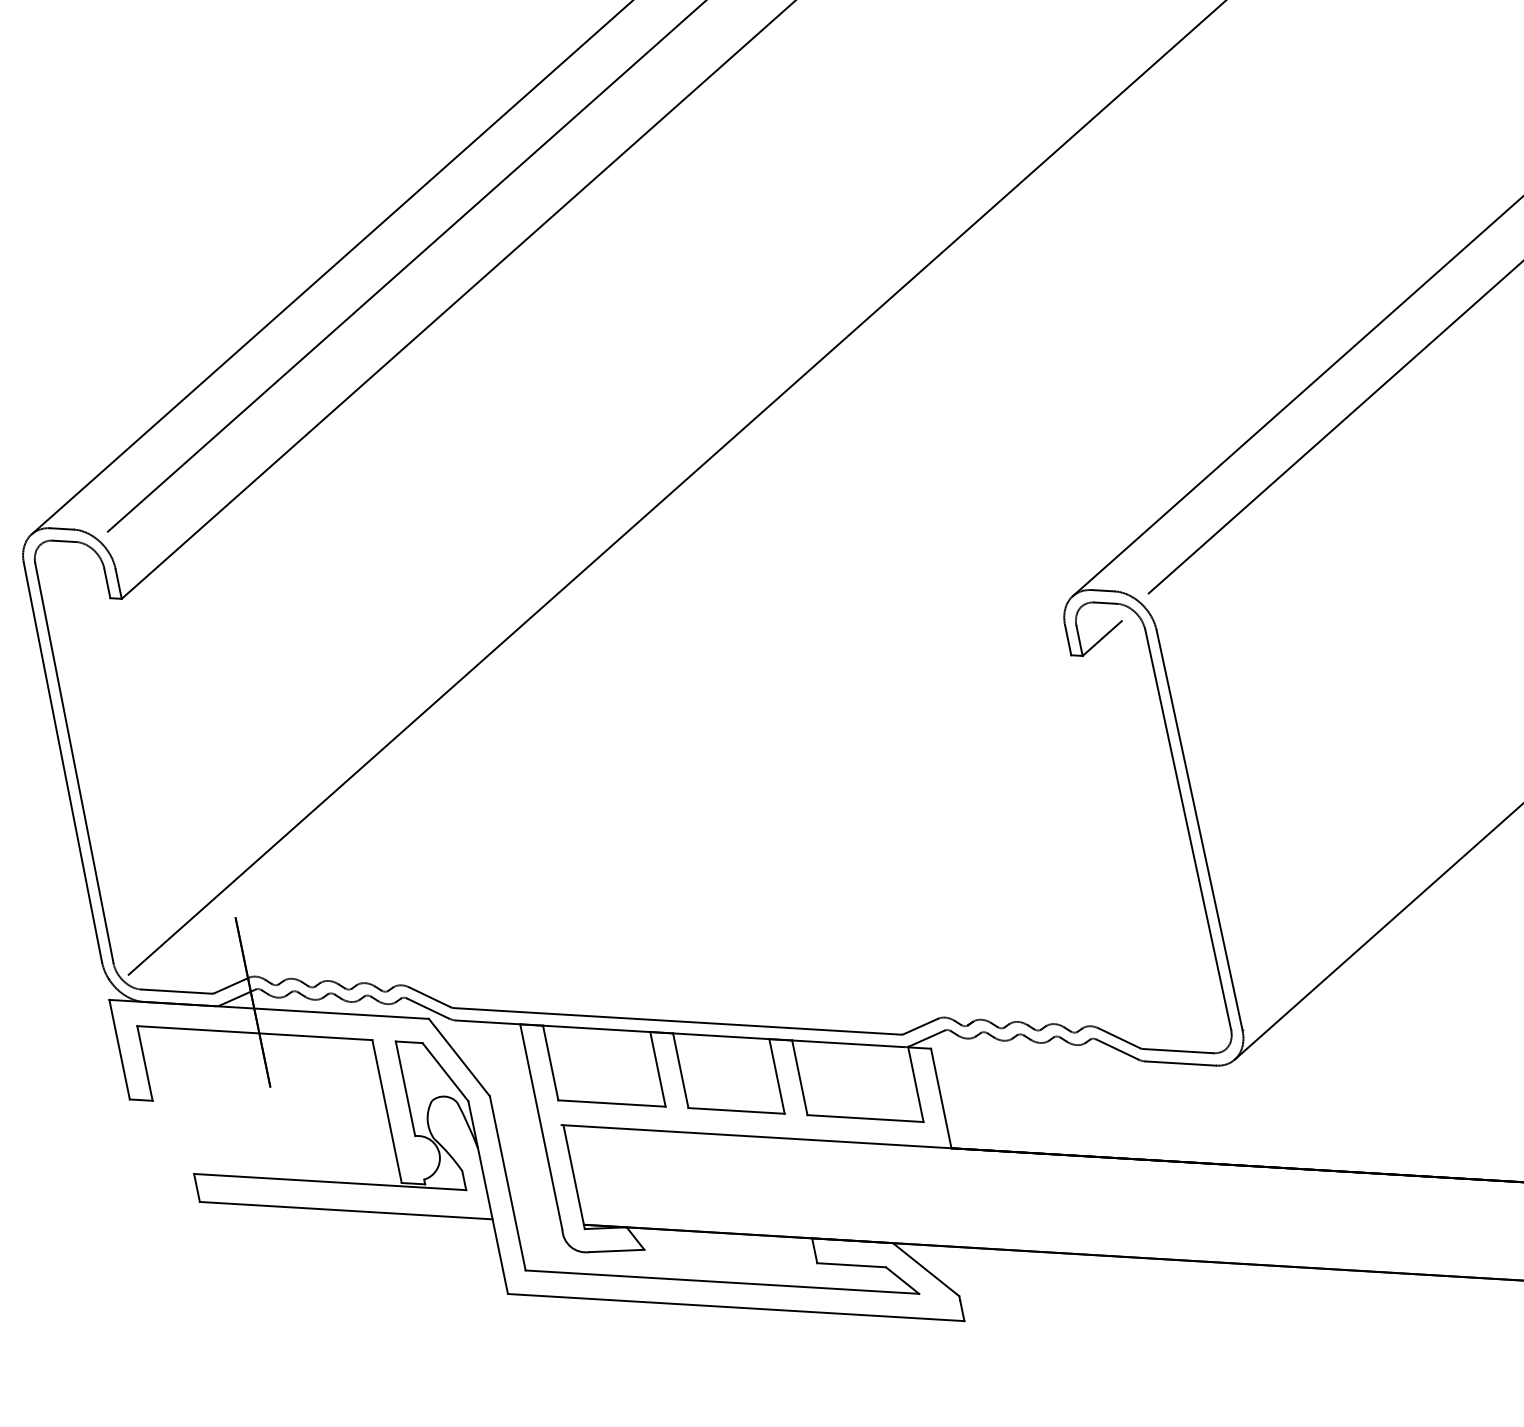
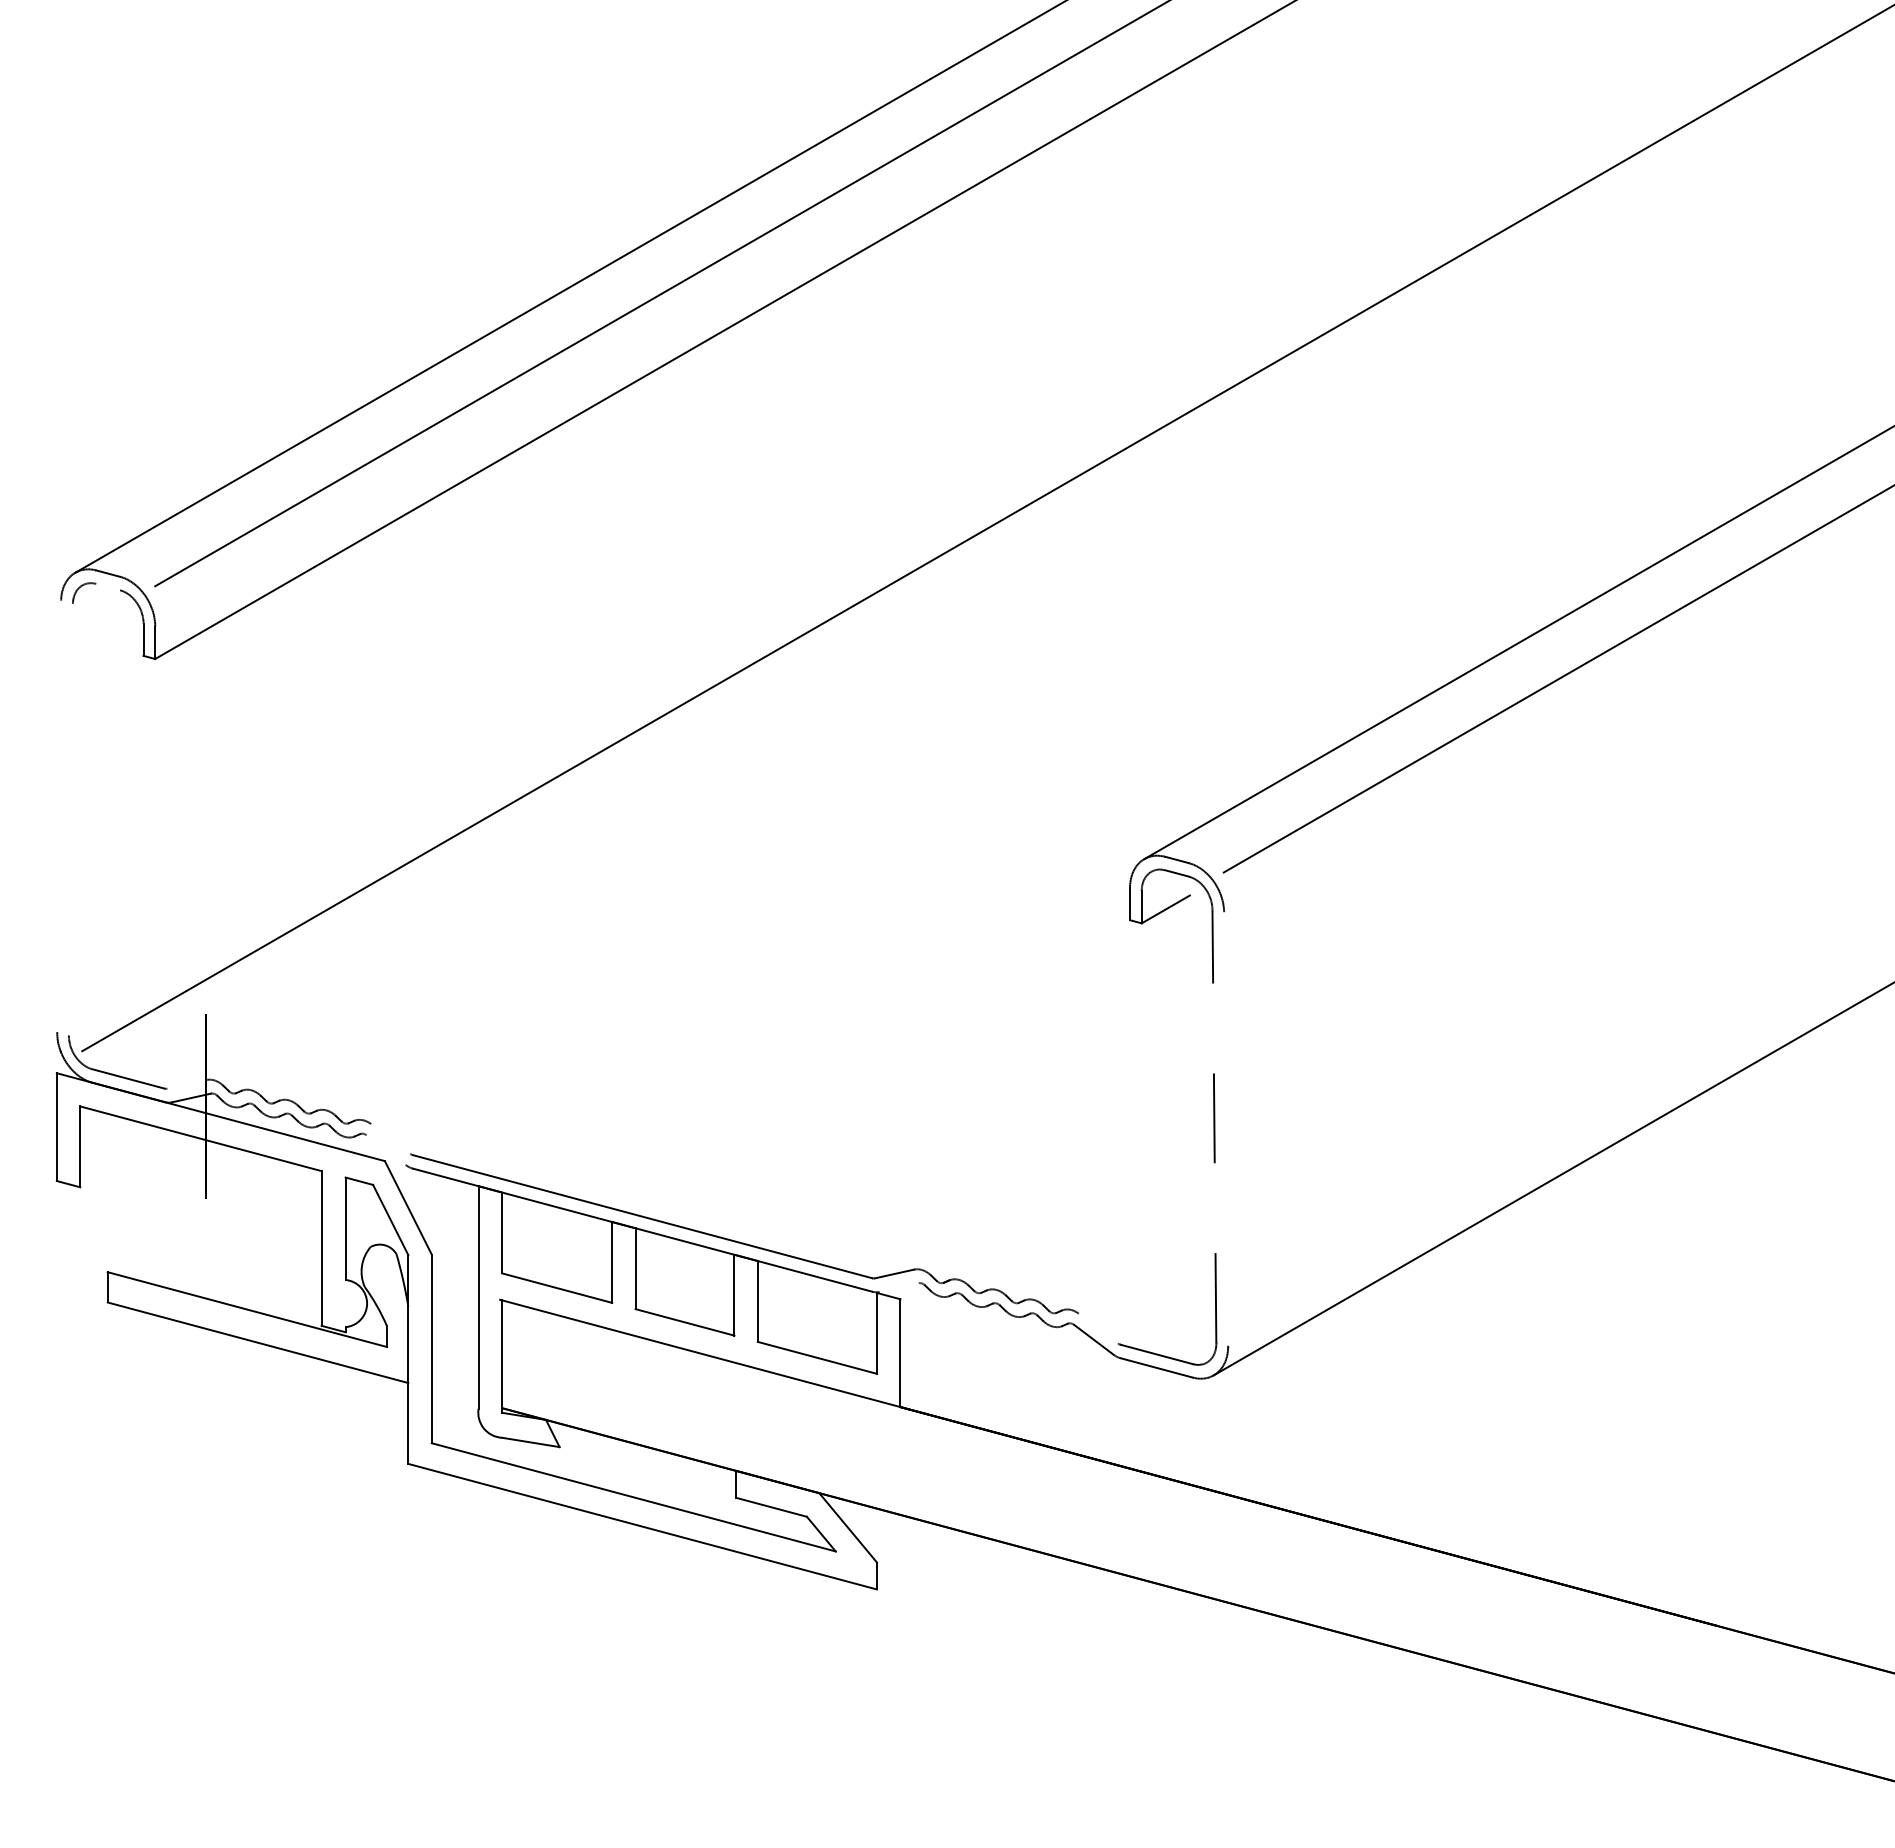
line: (64, 540) -> (108, 586), removed
line: (63, 762) -> (59, 816), removed
line: (73, 763) -> (70, 819), removed
line: (1188, 829) -> (1214, 1126), solid -> dashed
line: (1199, 829) -> (1226, 1128), removed
line: (231, 985) -> (186, 1084), removed
line: (429, 996) -> (390, 1138), removed
line: (427, 1008) -> (385, 1149), removed
line: (927, 1038) -> (898, 1287), removed
line: (1118, 1038) -> (1097, 1328), removed

